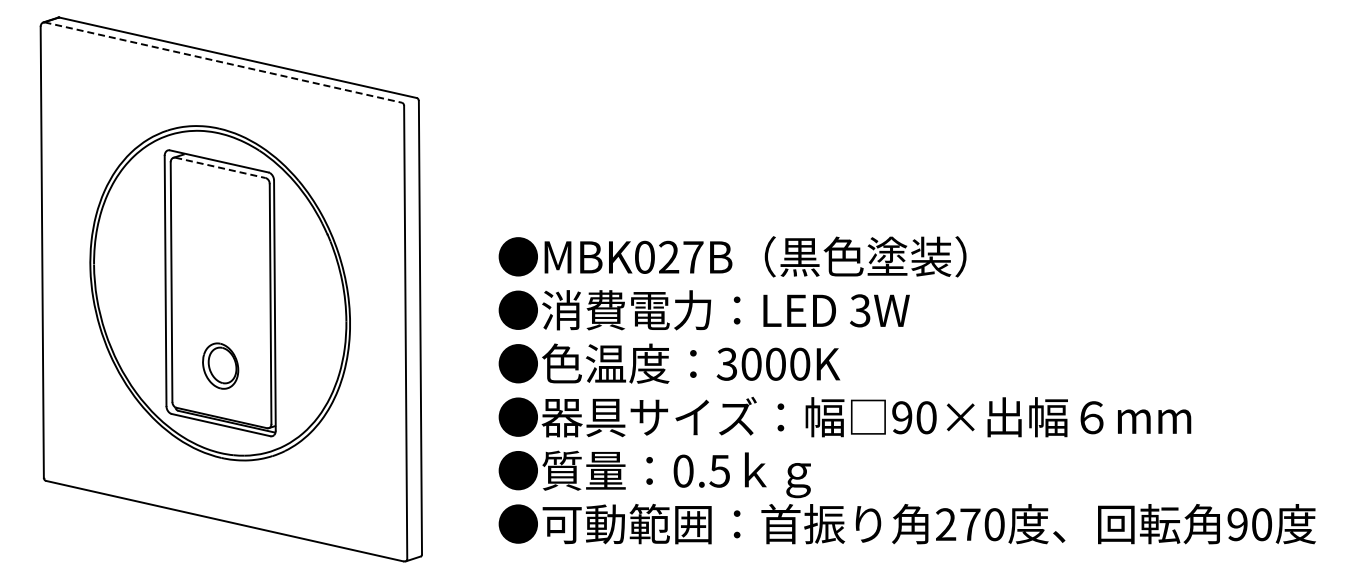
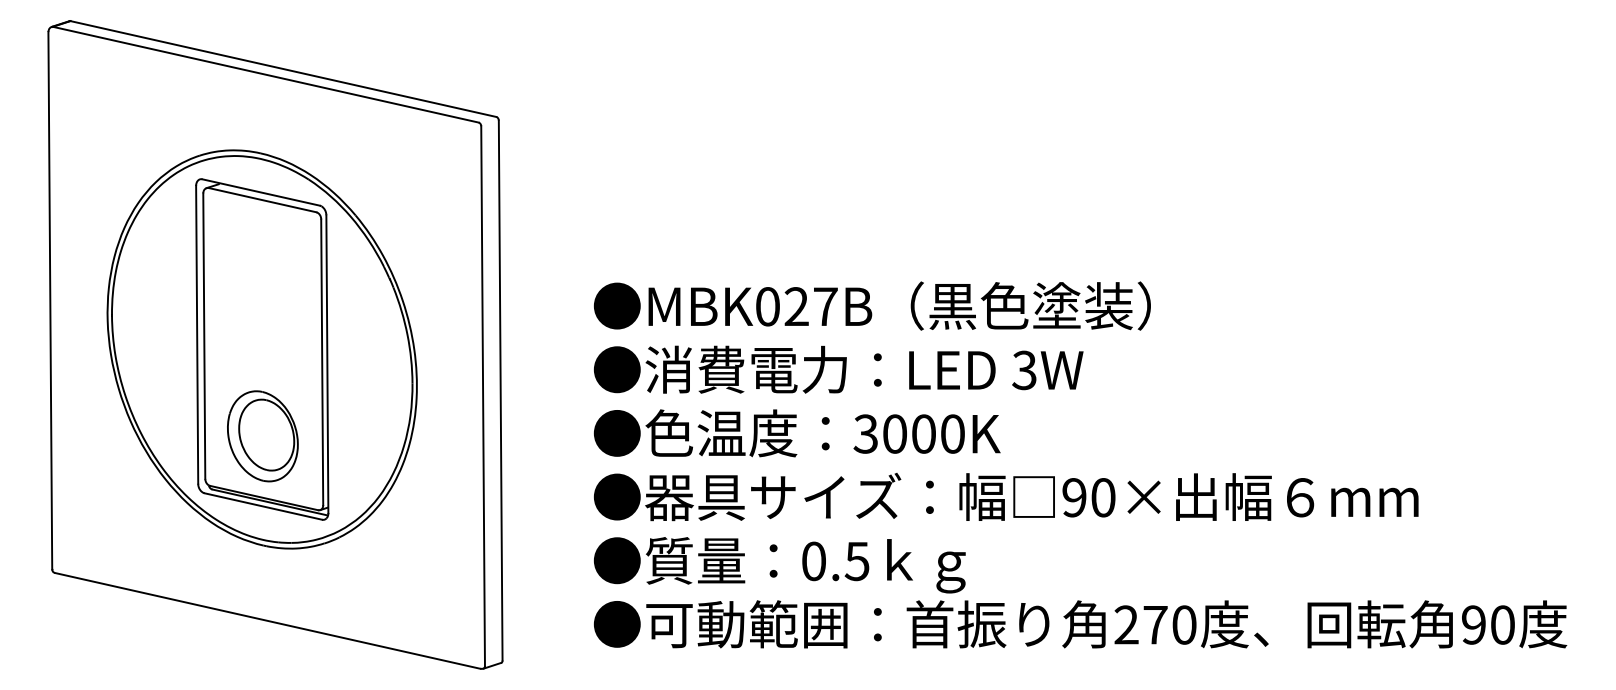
line: (223, 62) -> (266, 74), dashed -> solid
line: (220, 167) -> (262, 199), dashed -> solid
part: (220, 365) -> (262, 435), size x1.67

